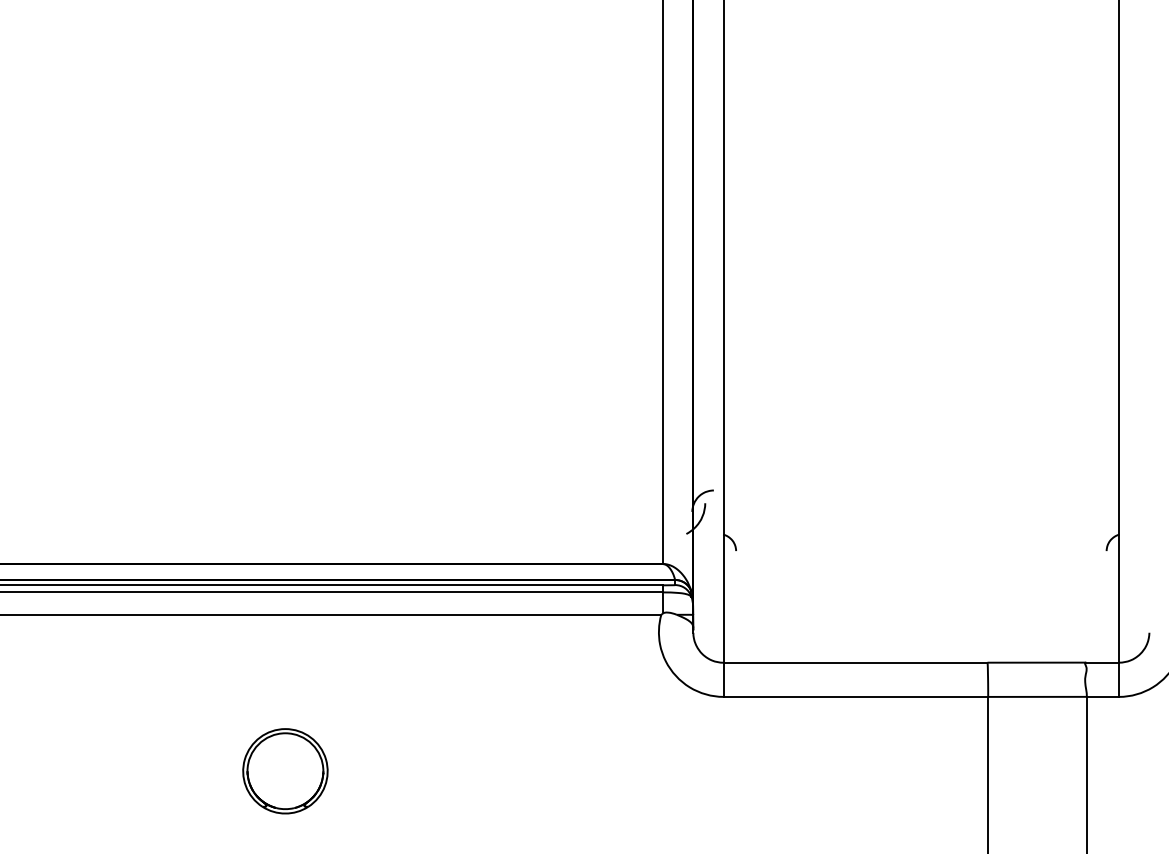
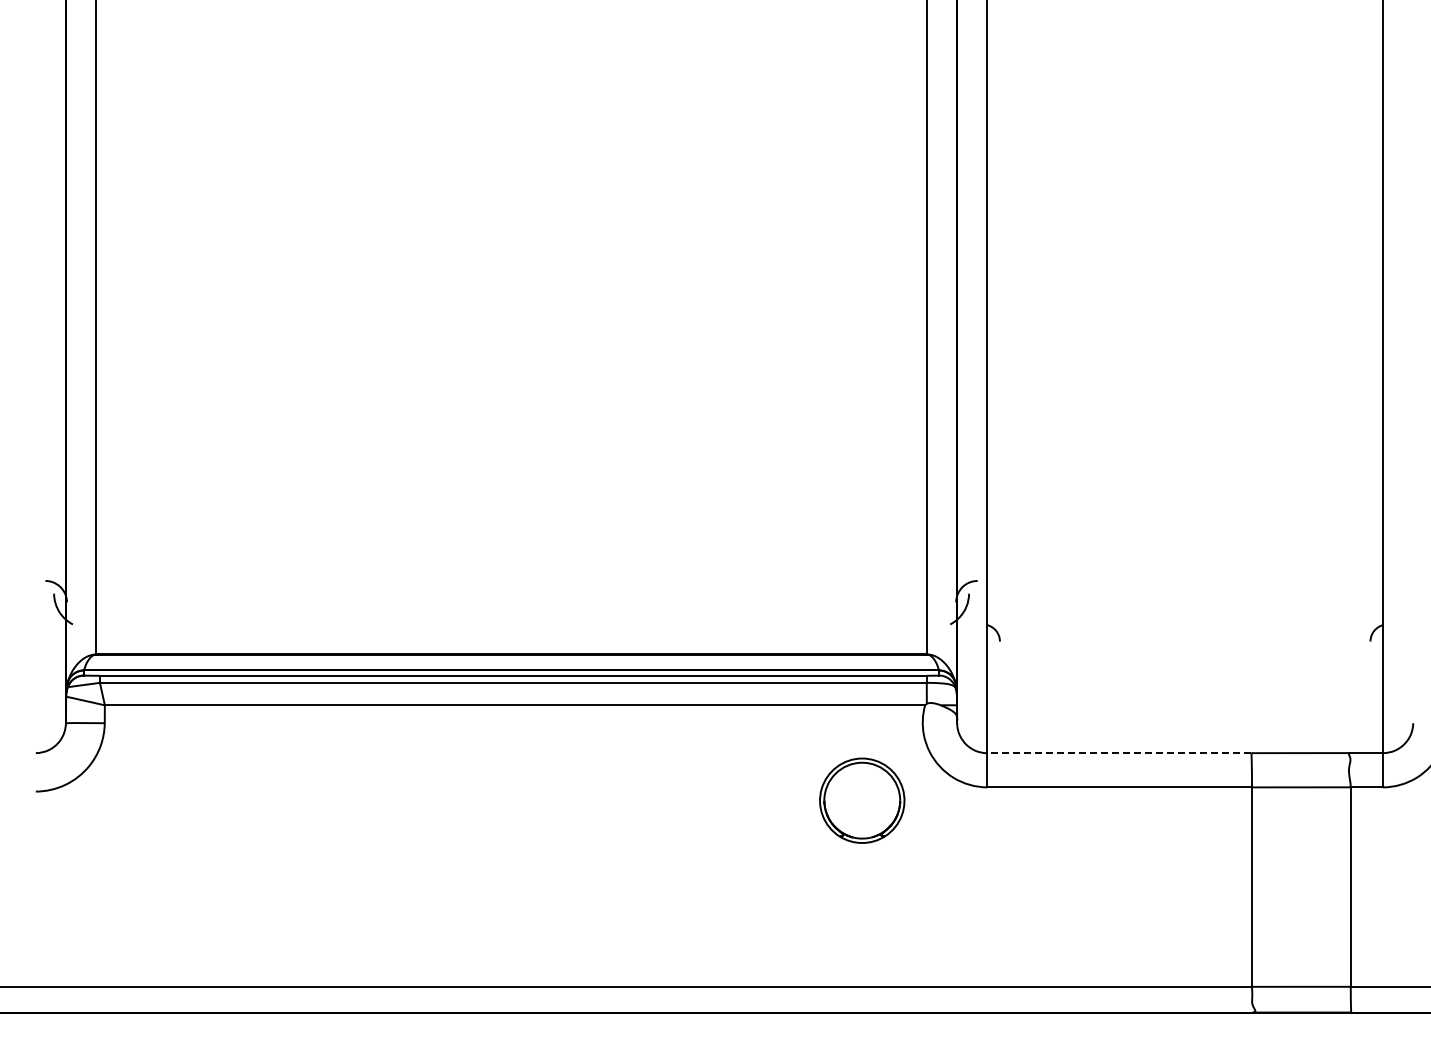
line: (855, 663) -> (1119, 753), solid -> dashed
part: (285, 771) -> (862, 800), moved

